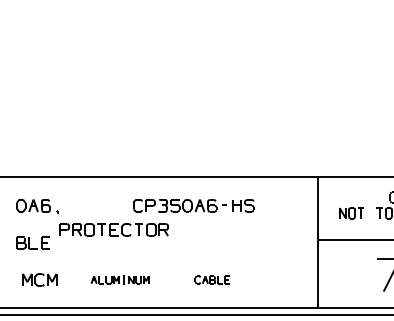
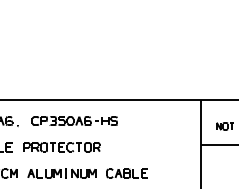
part: (193, 205) -> (74, 120), moved
part: (113, 229) -> (61, 147), moved
part: (119, 279) -> (61, 173), size x1.67
part: (212, 279) -> (126, 173), size x1.67

